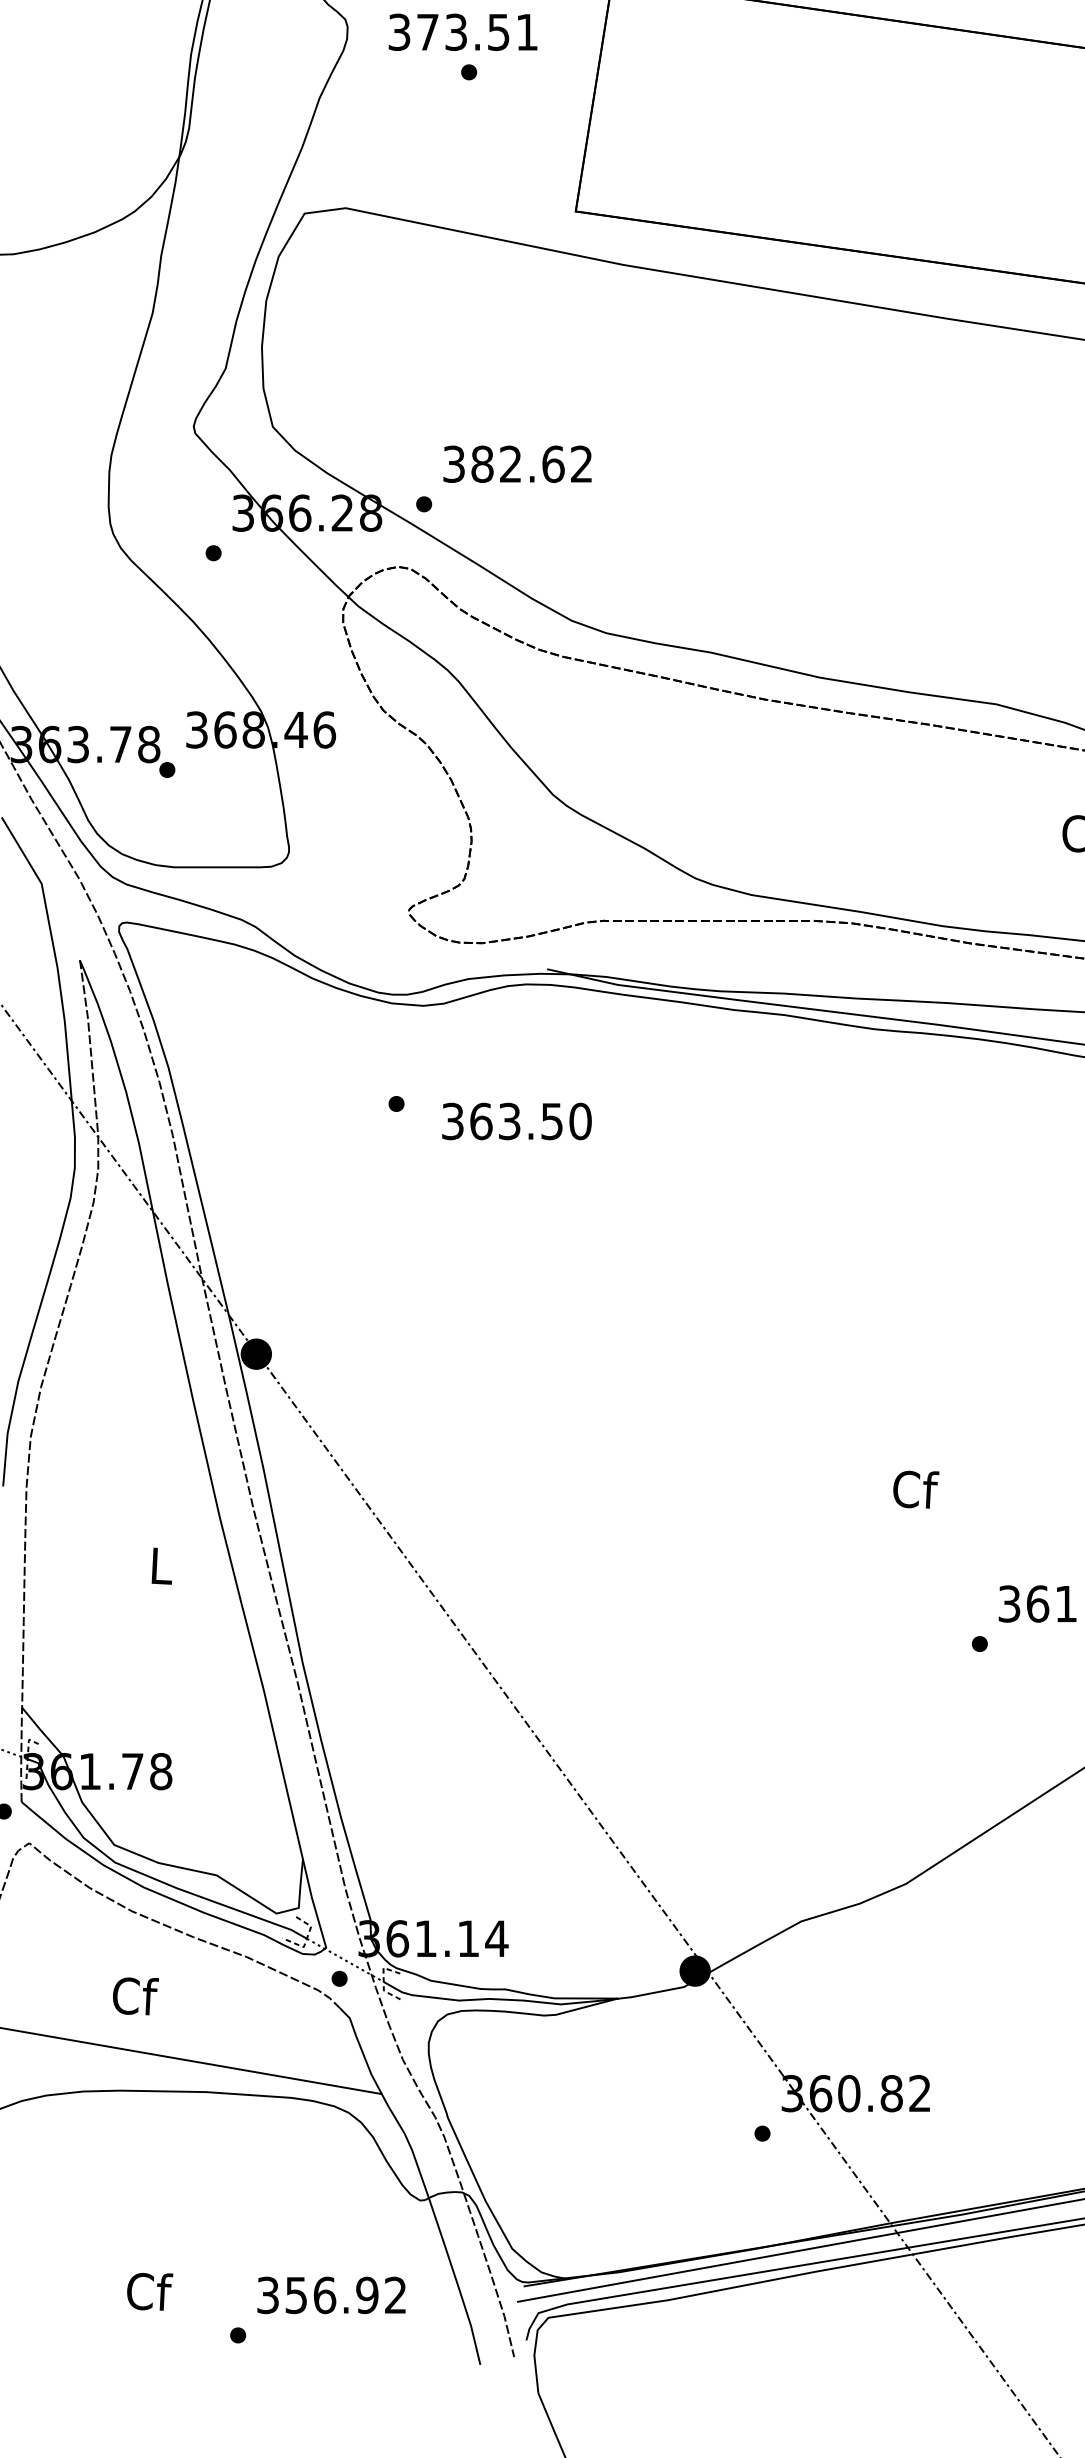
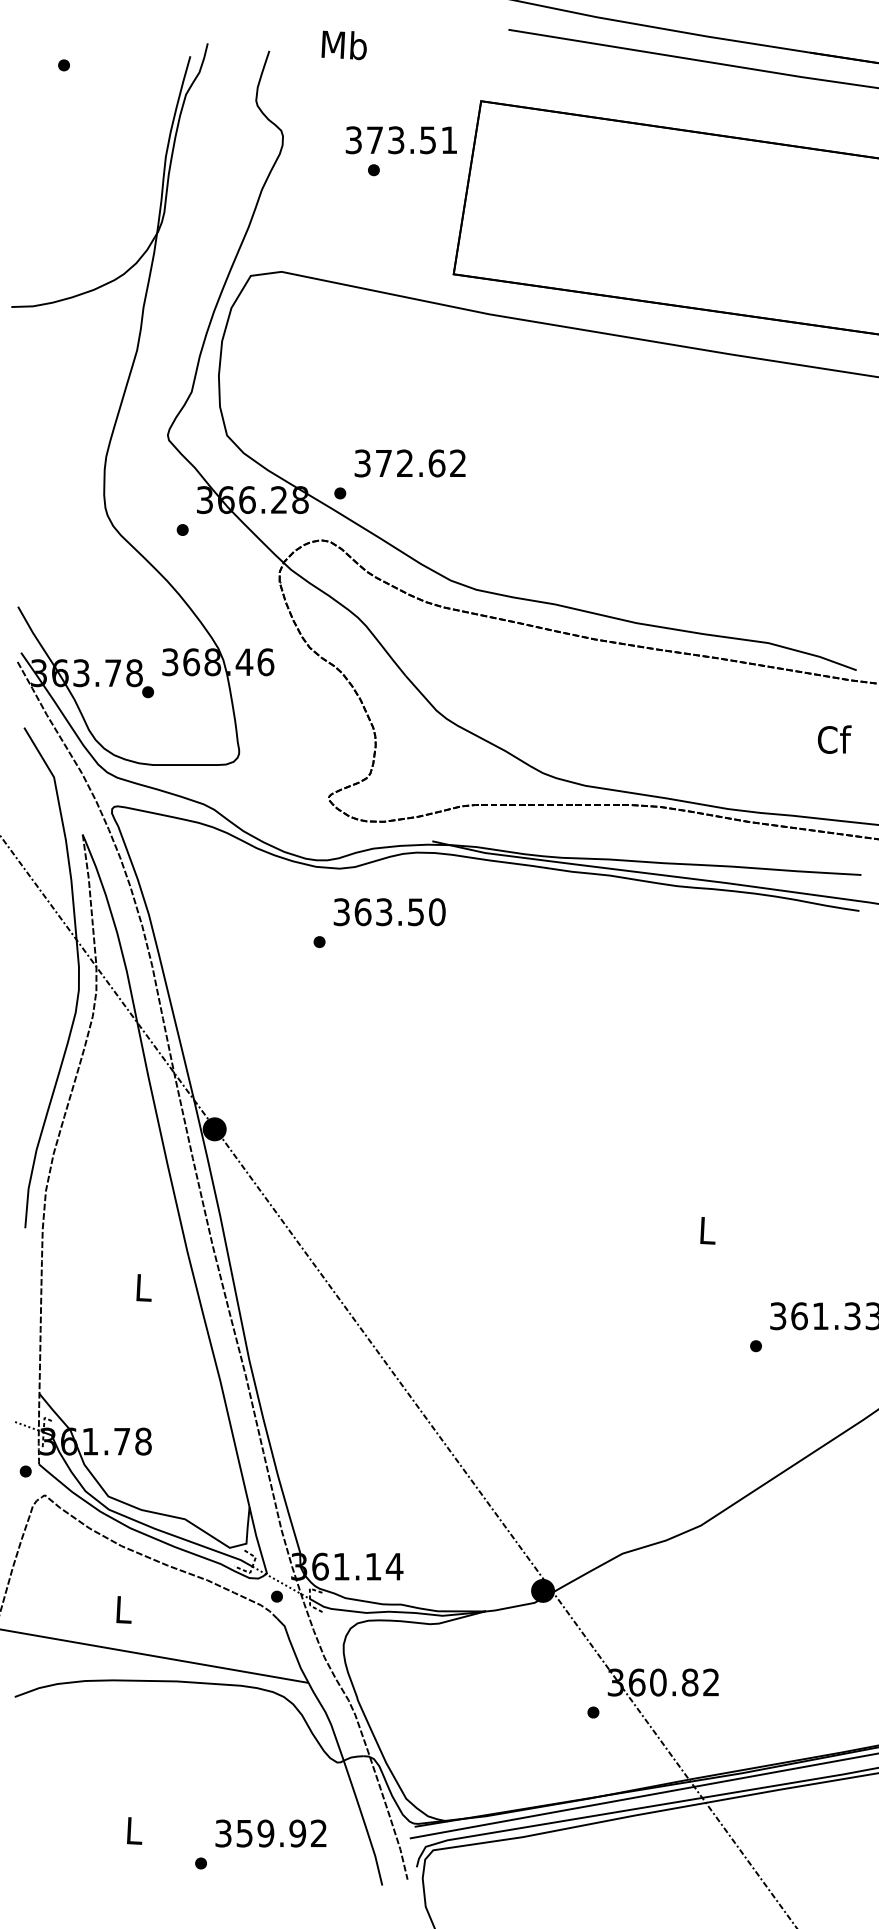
text: (461, 32) -> (400, 140), moved
text: (481, 464) -> (383, 463), 382.62 -> 372.62
text: (516, 1121) -> (389, 912), moved
text: (916, 1489) -> (708, 1230), Cf -> L
text: (135, 1995) -> (124, 1609), Cf -> L
text: (150, 2291) -> (135, 1830), Cf -> L
text: (324, 2295) -> (265, 1833), 356.92 -> 359.92

